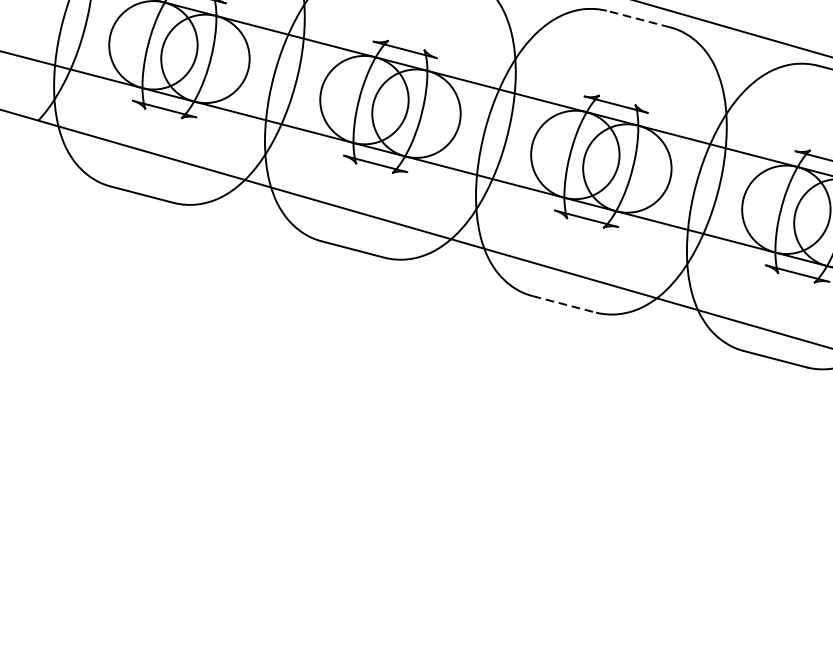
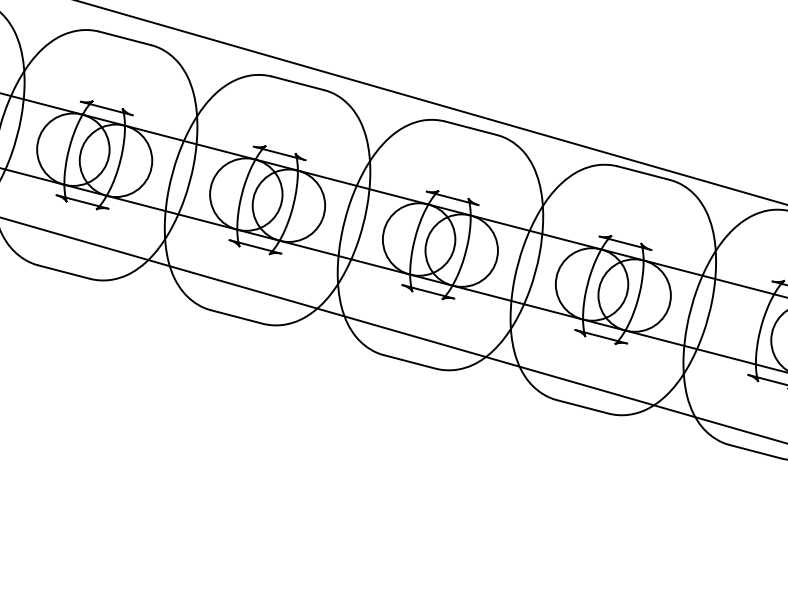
line: (638, 19) -> (470, 128), dashed -> solid
line: (564, 304) -> (410, 362), dashed -> solid

